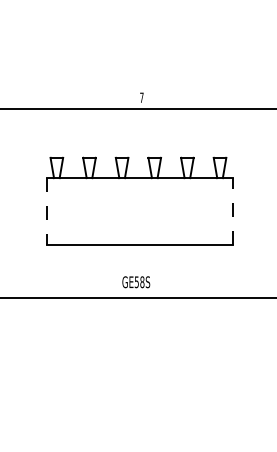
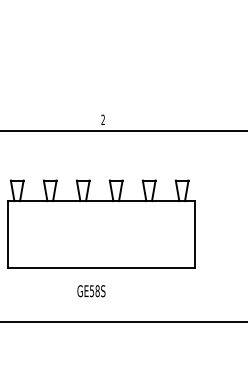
text: (141, 97) -> (102, 119), 7 -> 2
line: (232, 210) -> (194, 233), dashed -> solid
line: (47, 211) -> (7, 234), dashed -> solid
text: (136, 282) -> (91, 291), moved

